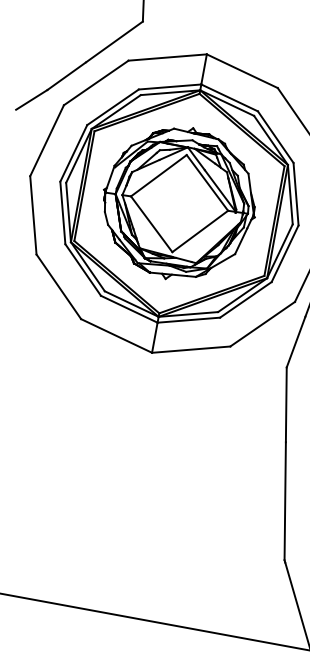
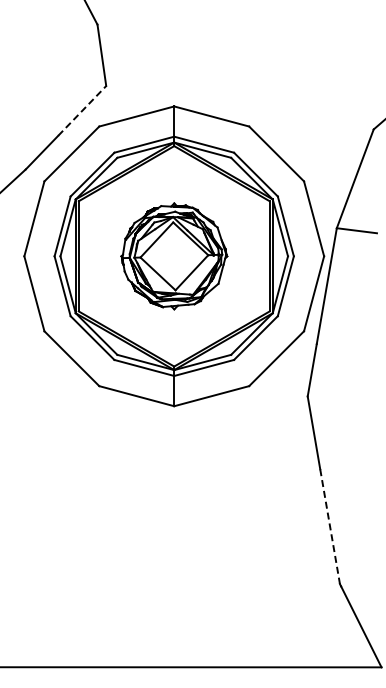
line: (114, 41) -> (82, 110), solid -> dashed
part: (179, 203) -> (174, 256), size x0.7
line: (285, 502) -> (330, 527), solid -> dashed

